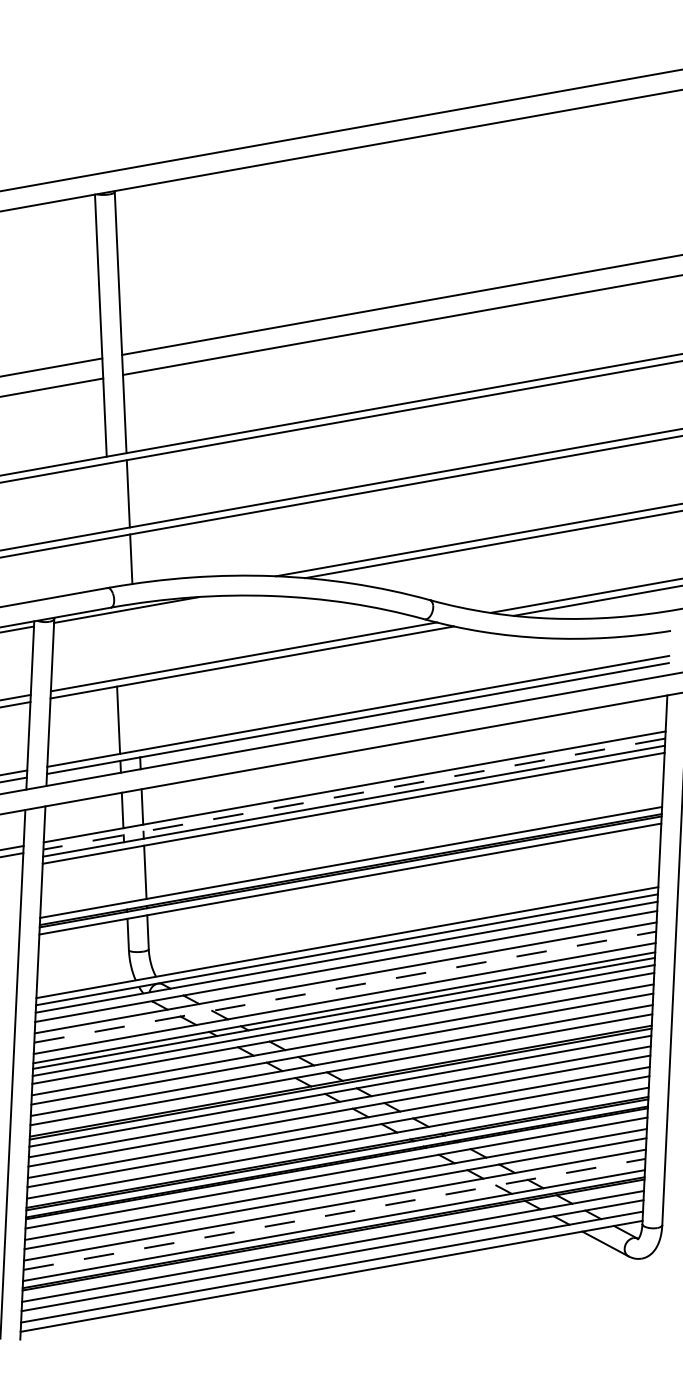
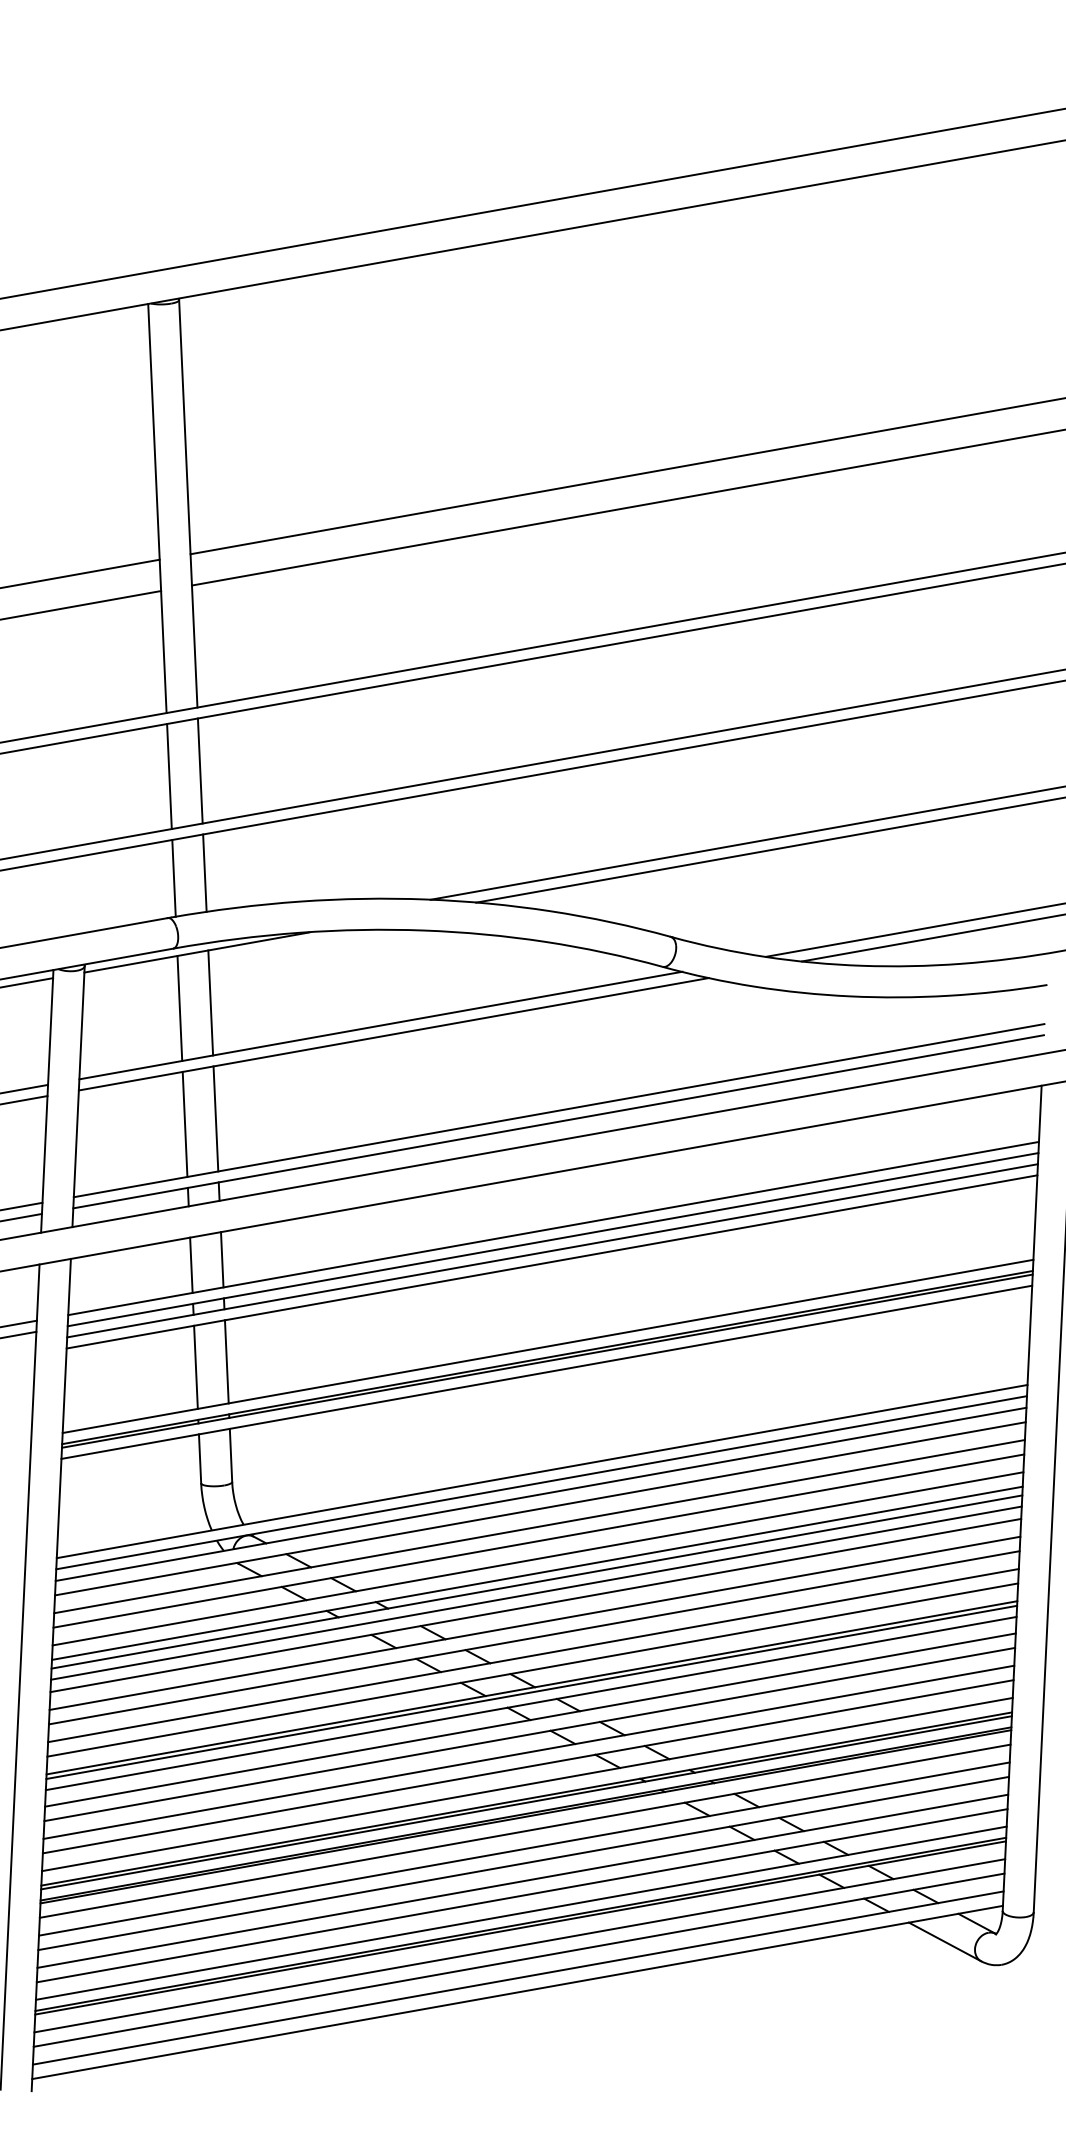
line: (108, 496) -> (169, 775), added
line: (111, 562) -> (173, 878), added
line: (134, 642) -> (209, 1003), added
line: (114, 645) -> (178, 1007), added
line: (137, 716) -> (214, 1118), added
line: (354, 794) -> (553, 1240), dashed -> solid
line: (125, 875) -> (195, 1366), added
line: (345, 987) -> (539, 1541), dashed -> solid
line: (334, 1214) -> (522, 1895), dashed -> solid

